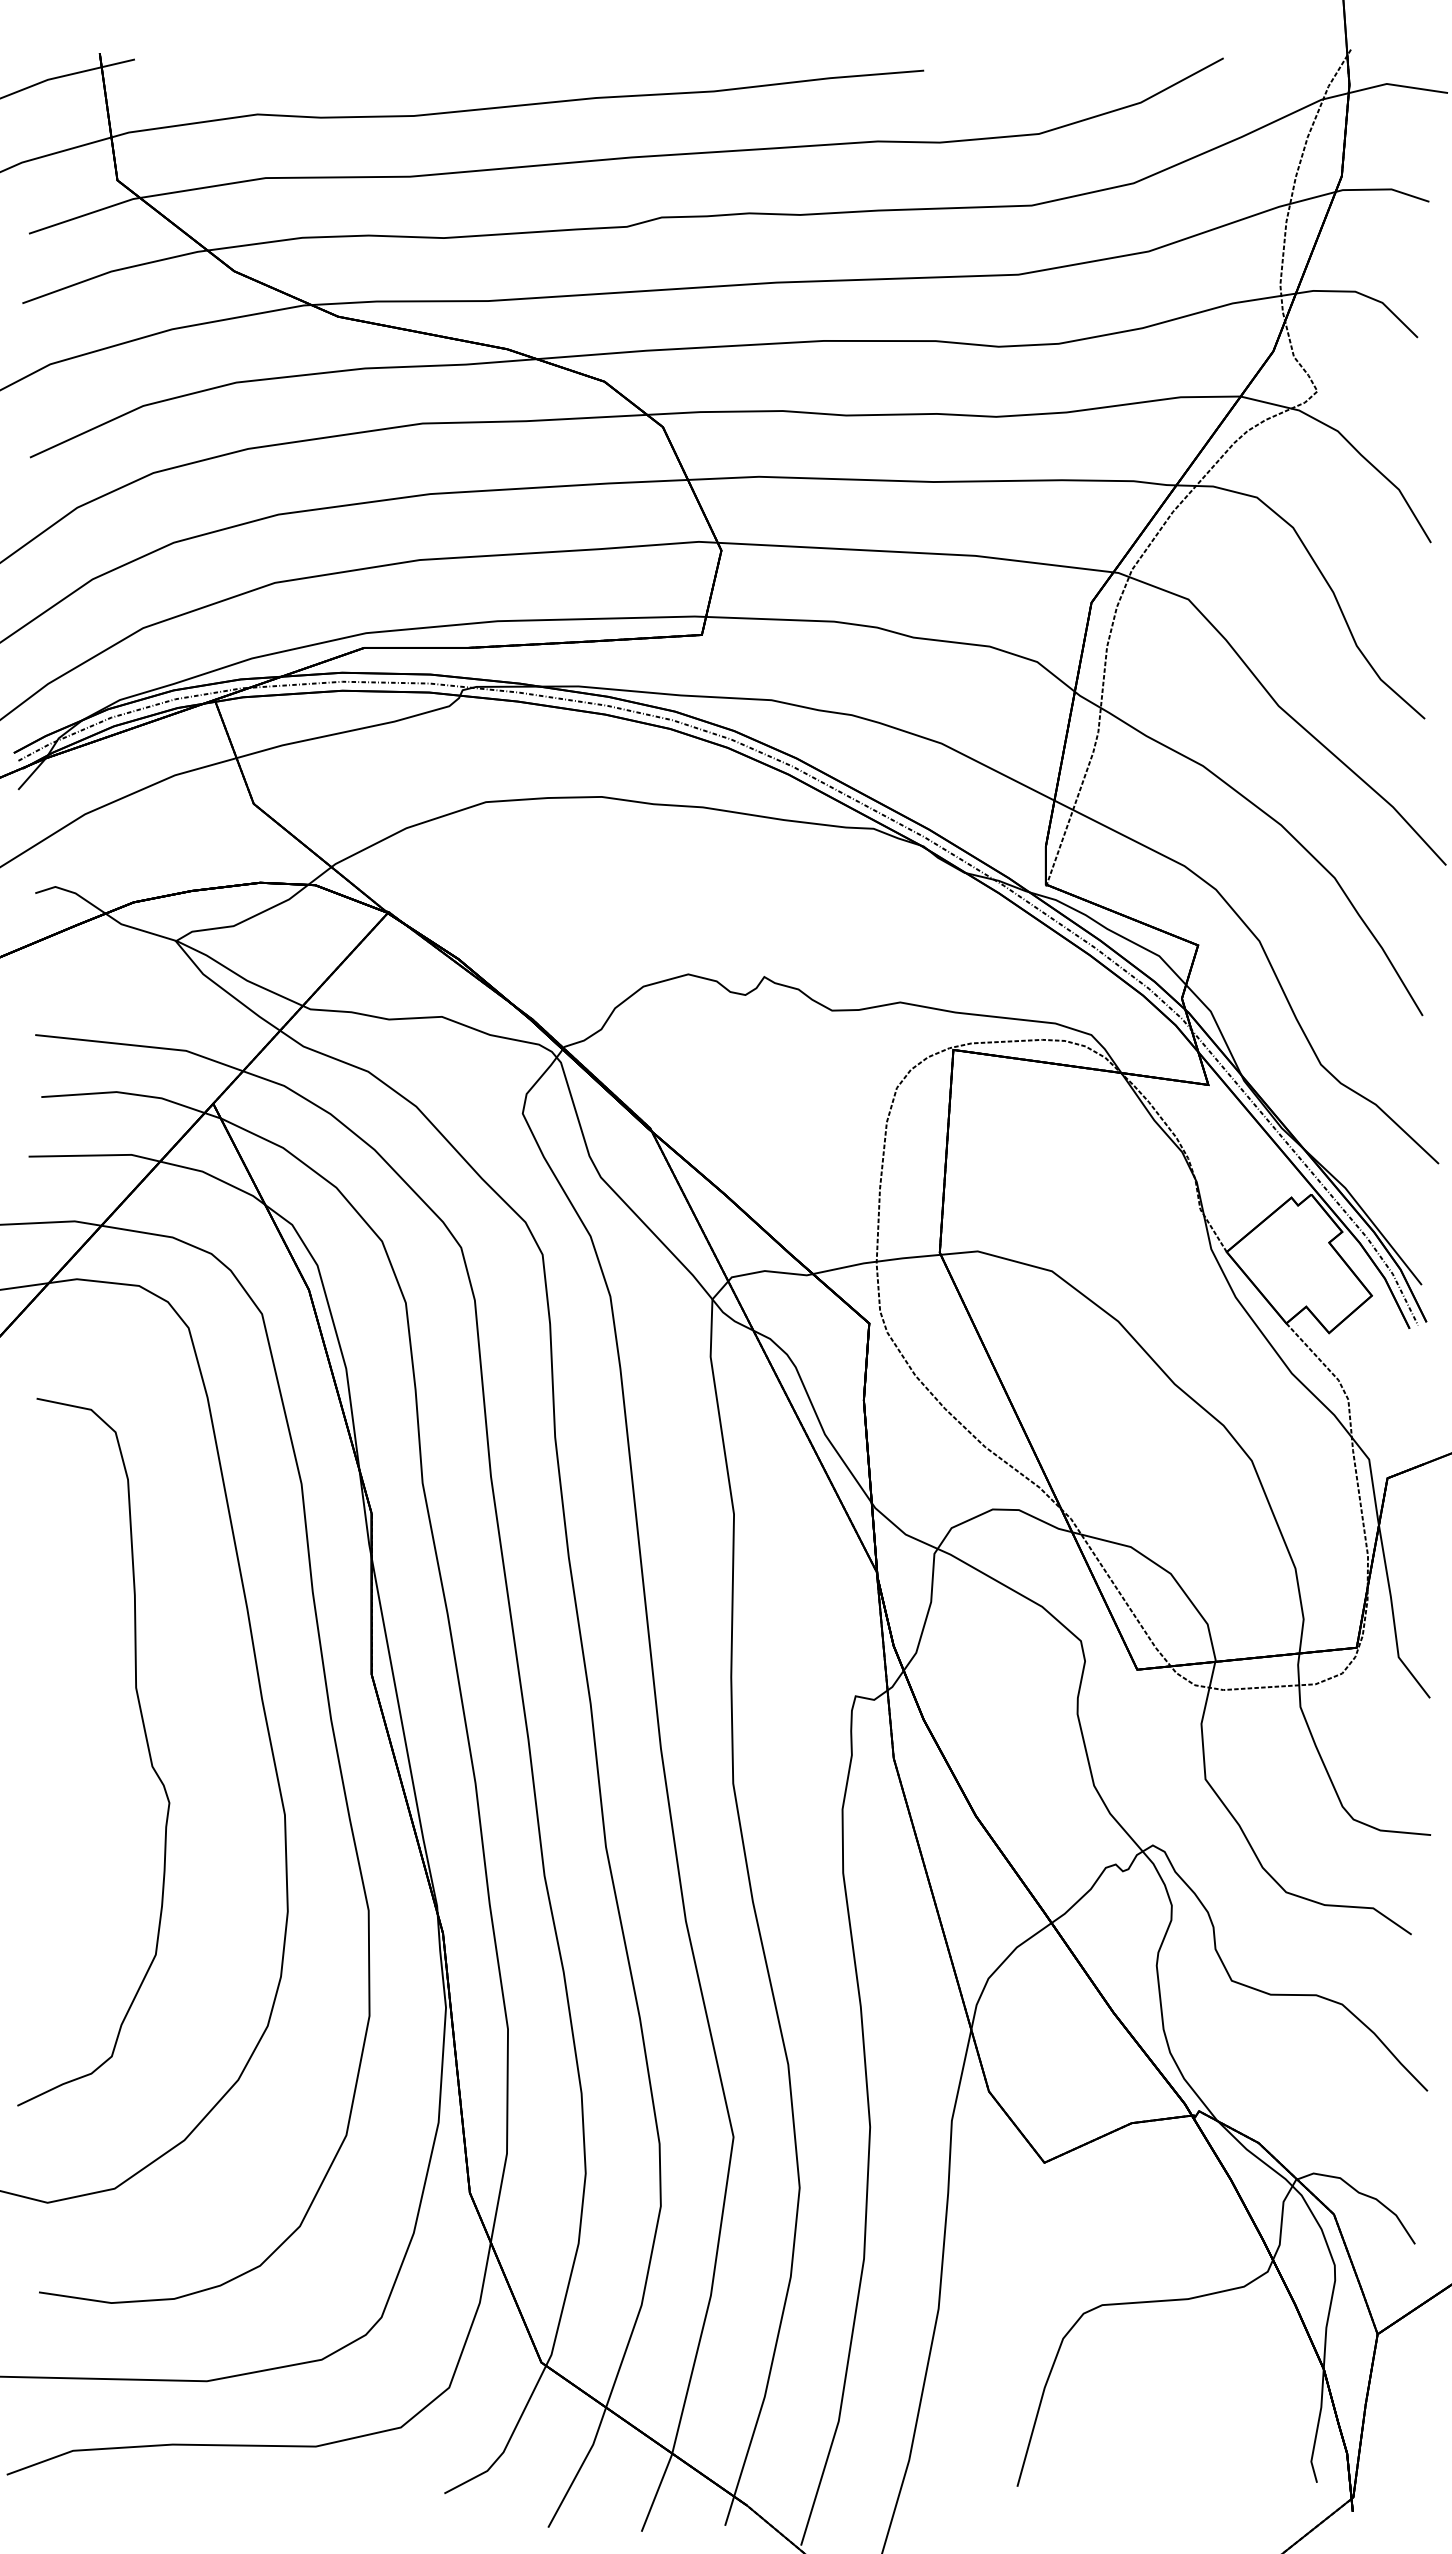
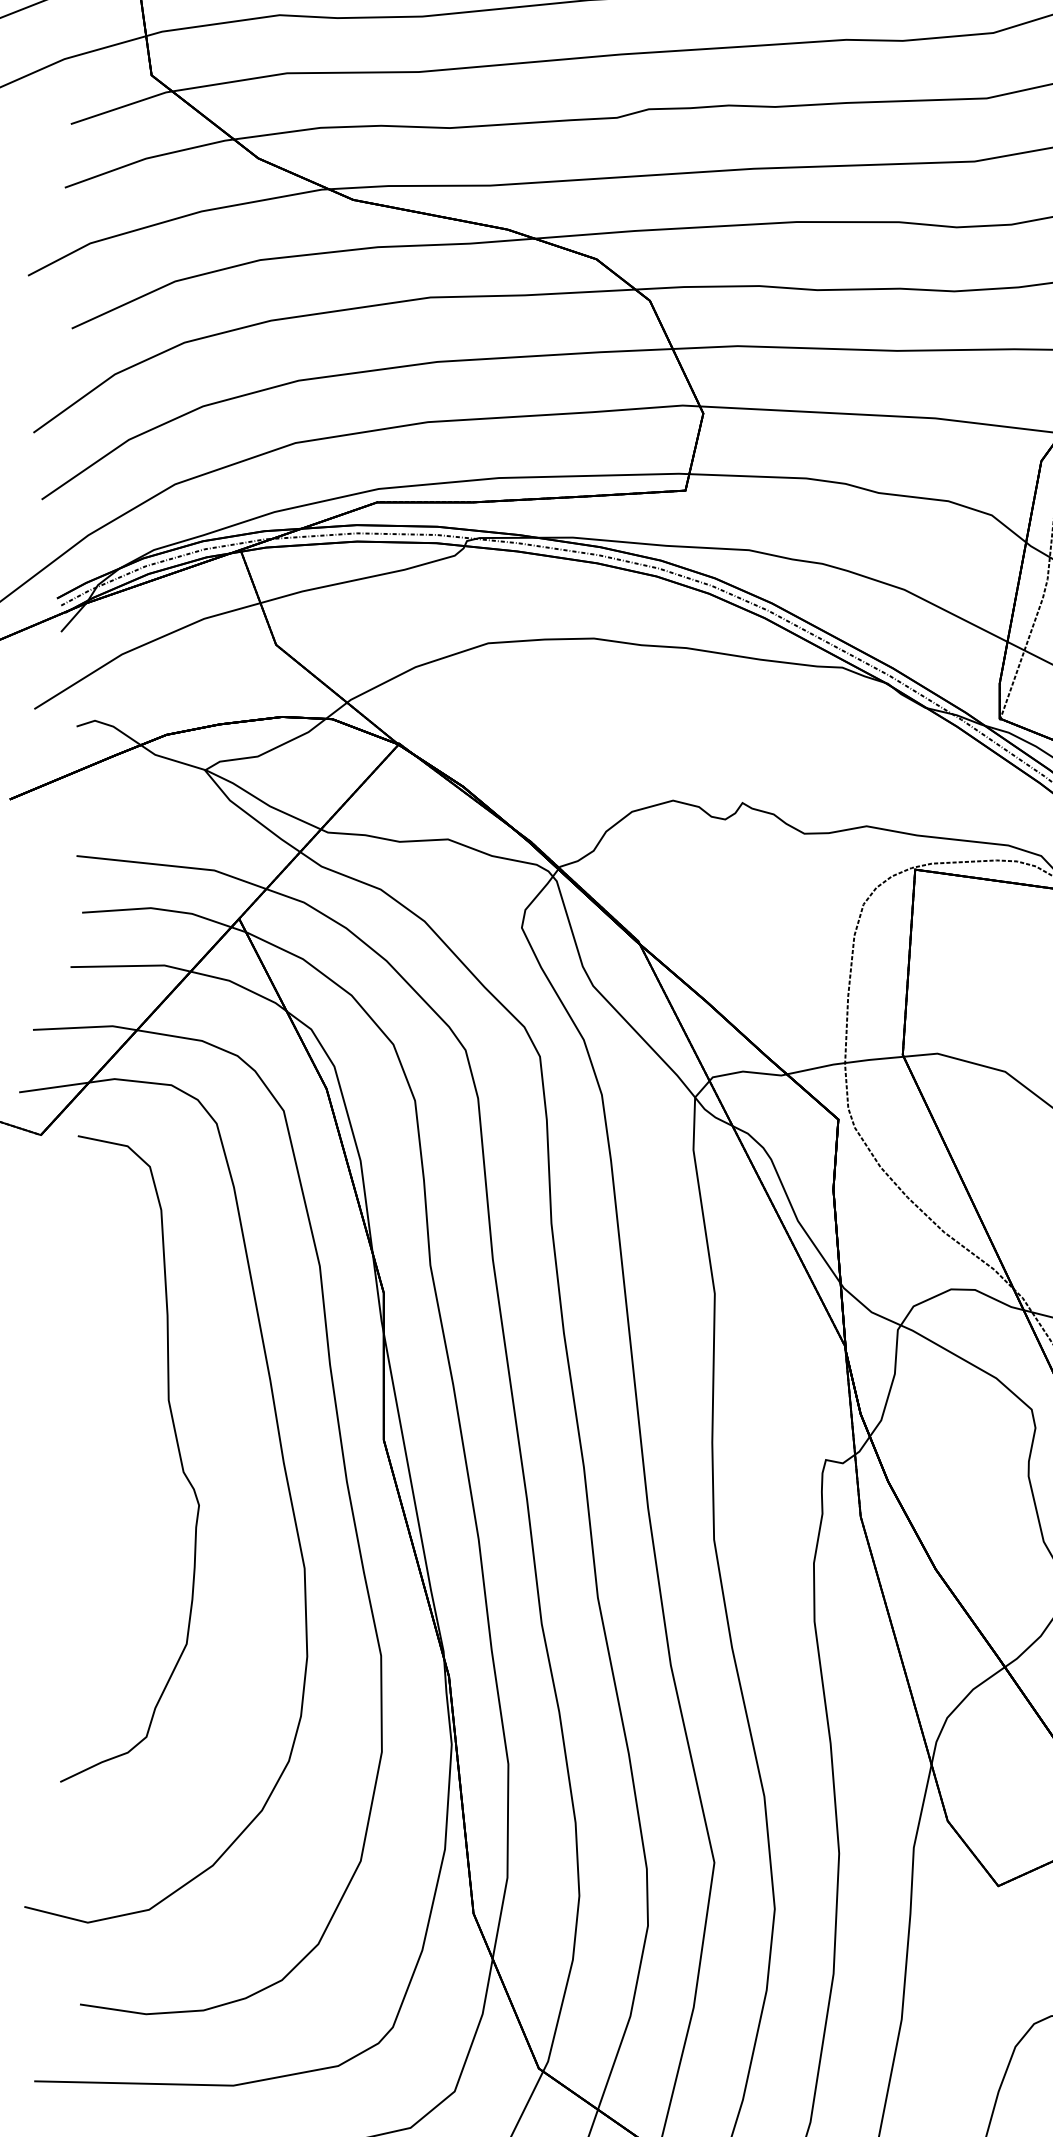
curve: (145, 1739) -> (177, 1447), moved

